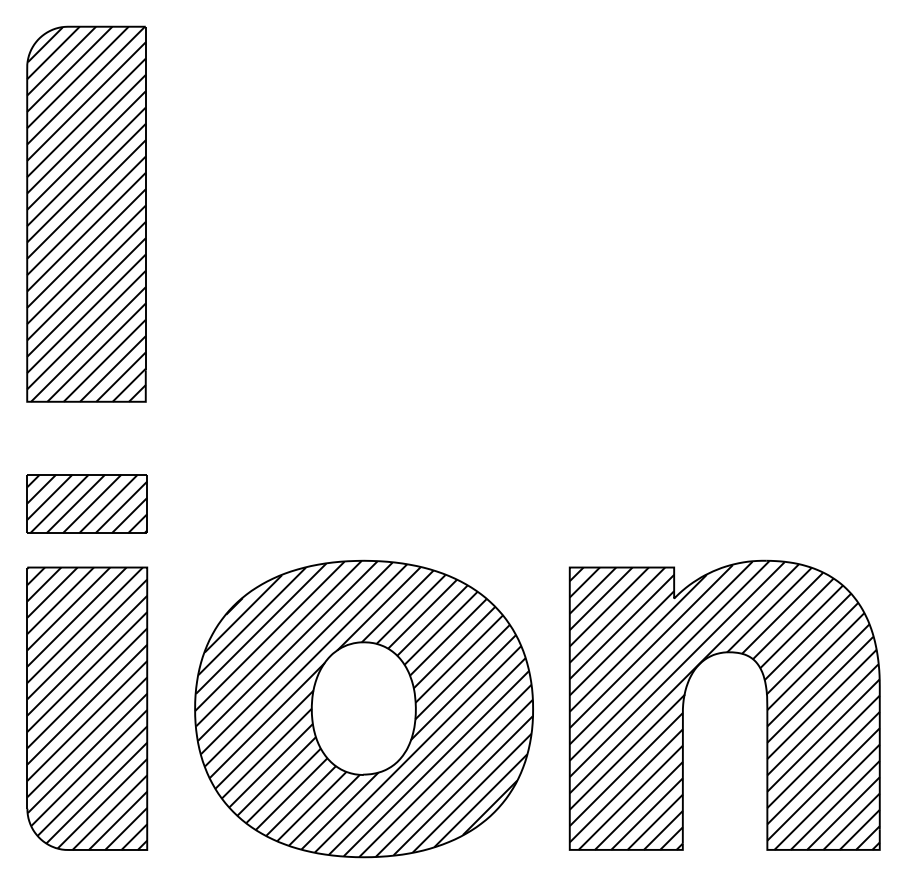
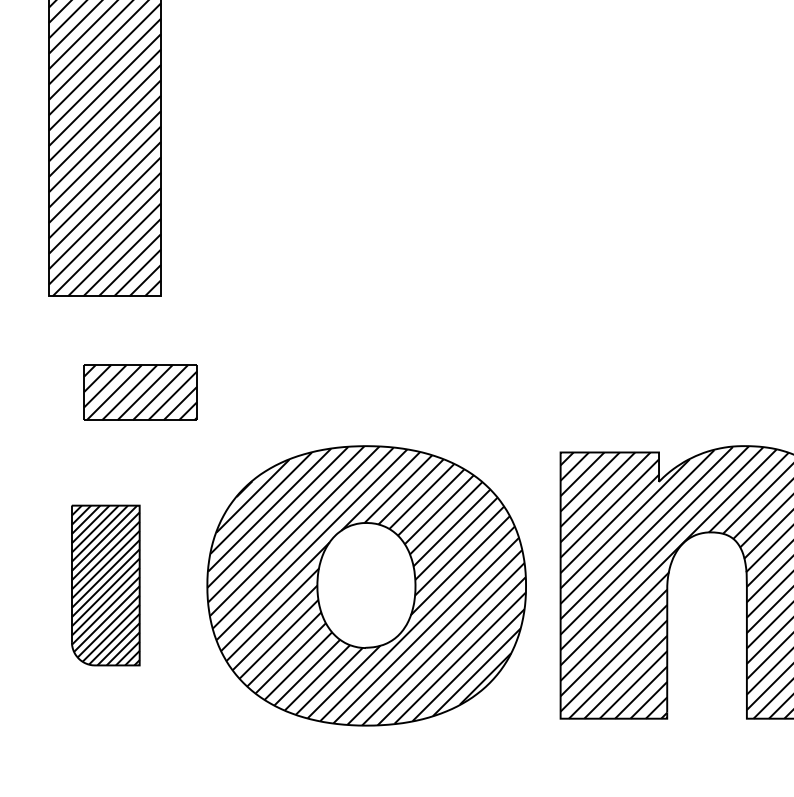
part: (86, 503) -> (139, 392), moved
part: (87, 708) -> (105, 585), size x0.6

